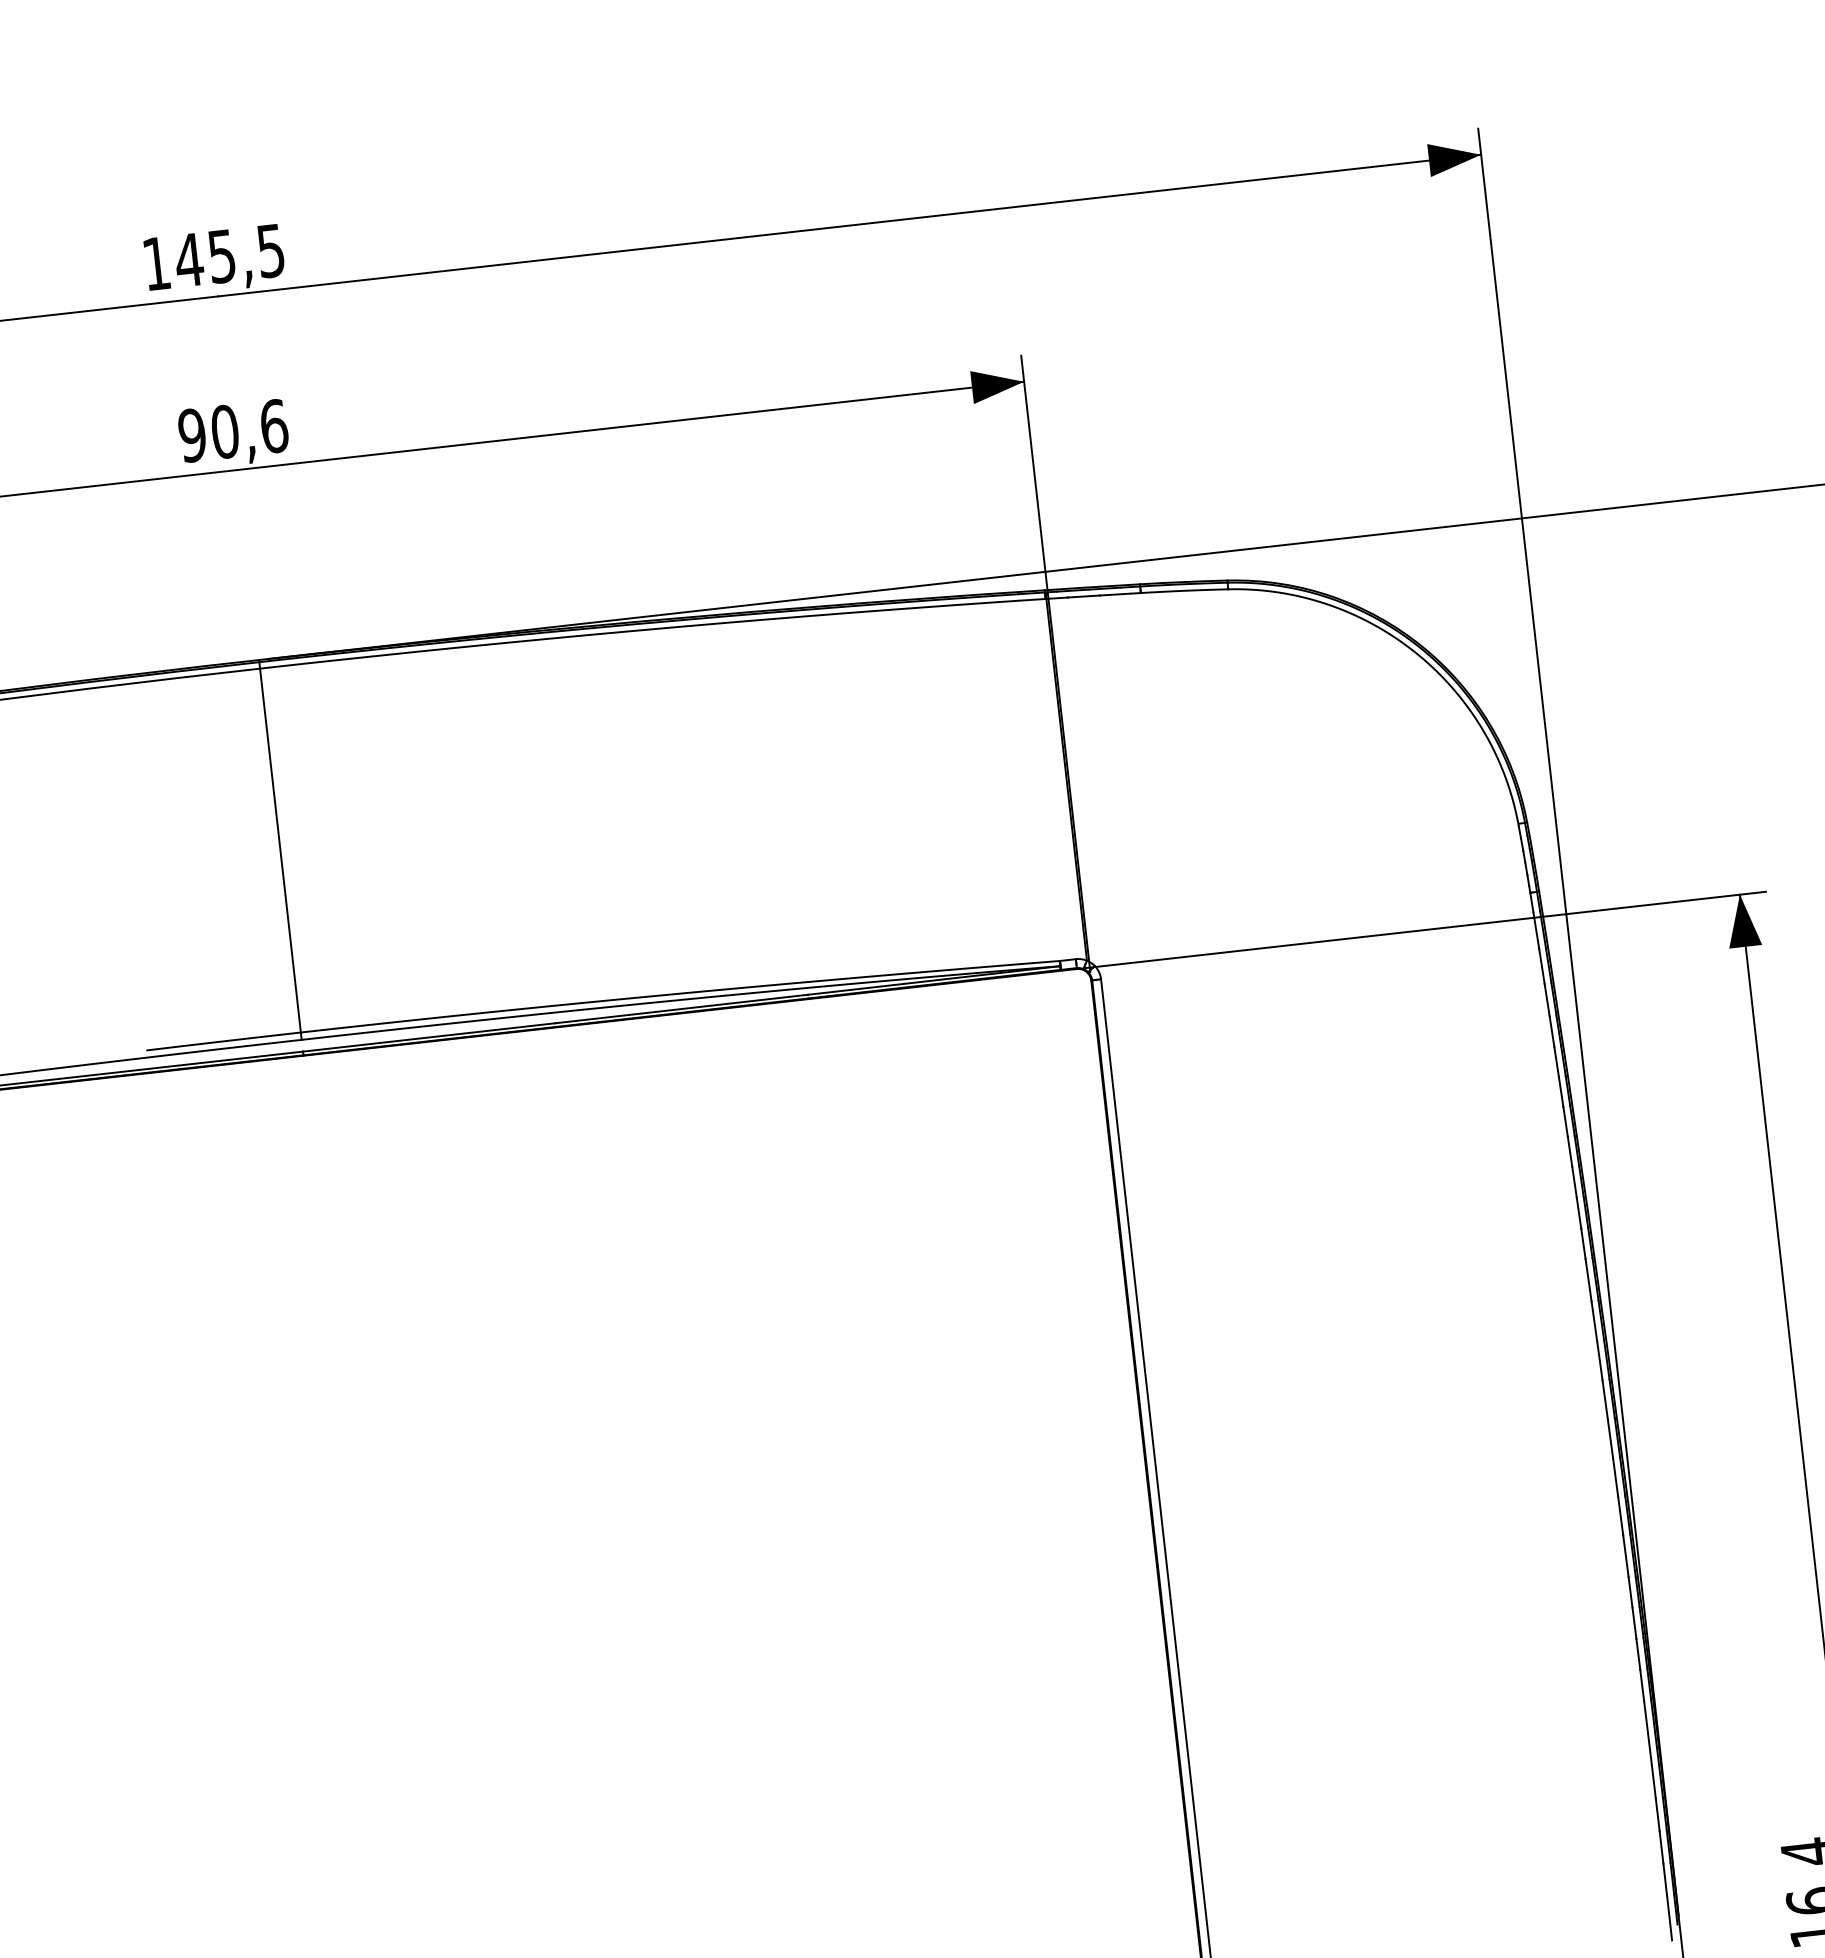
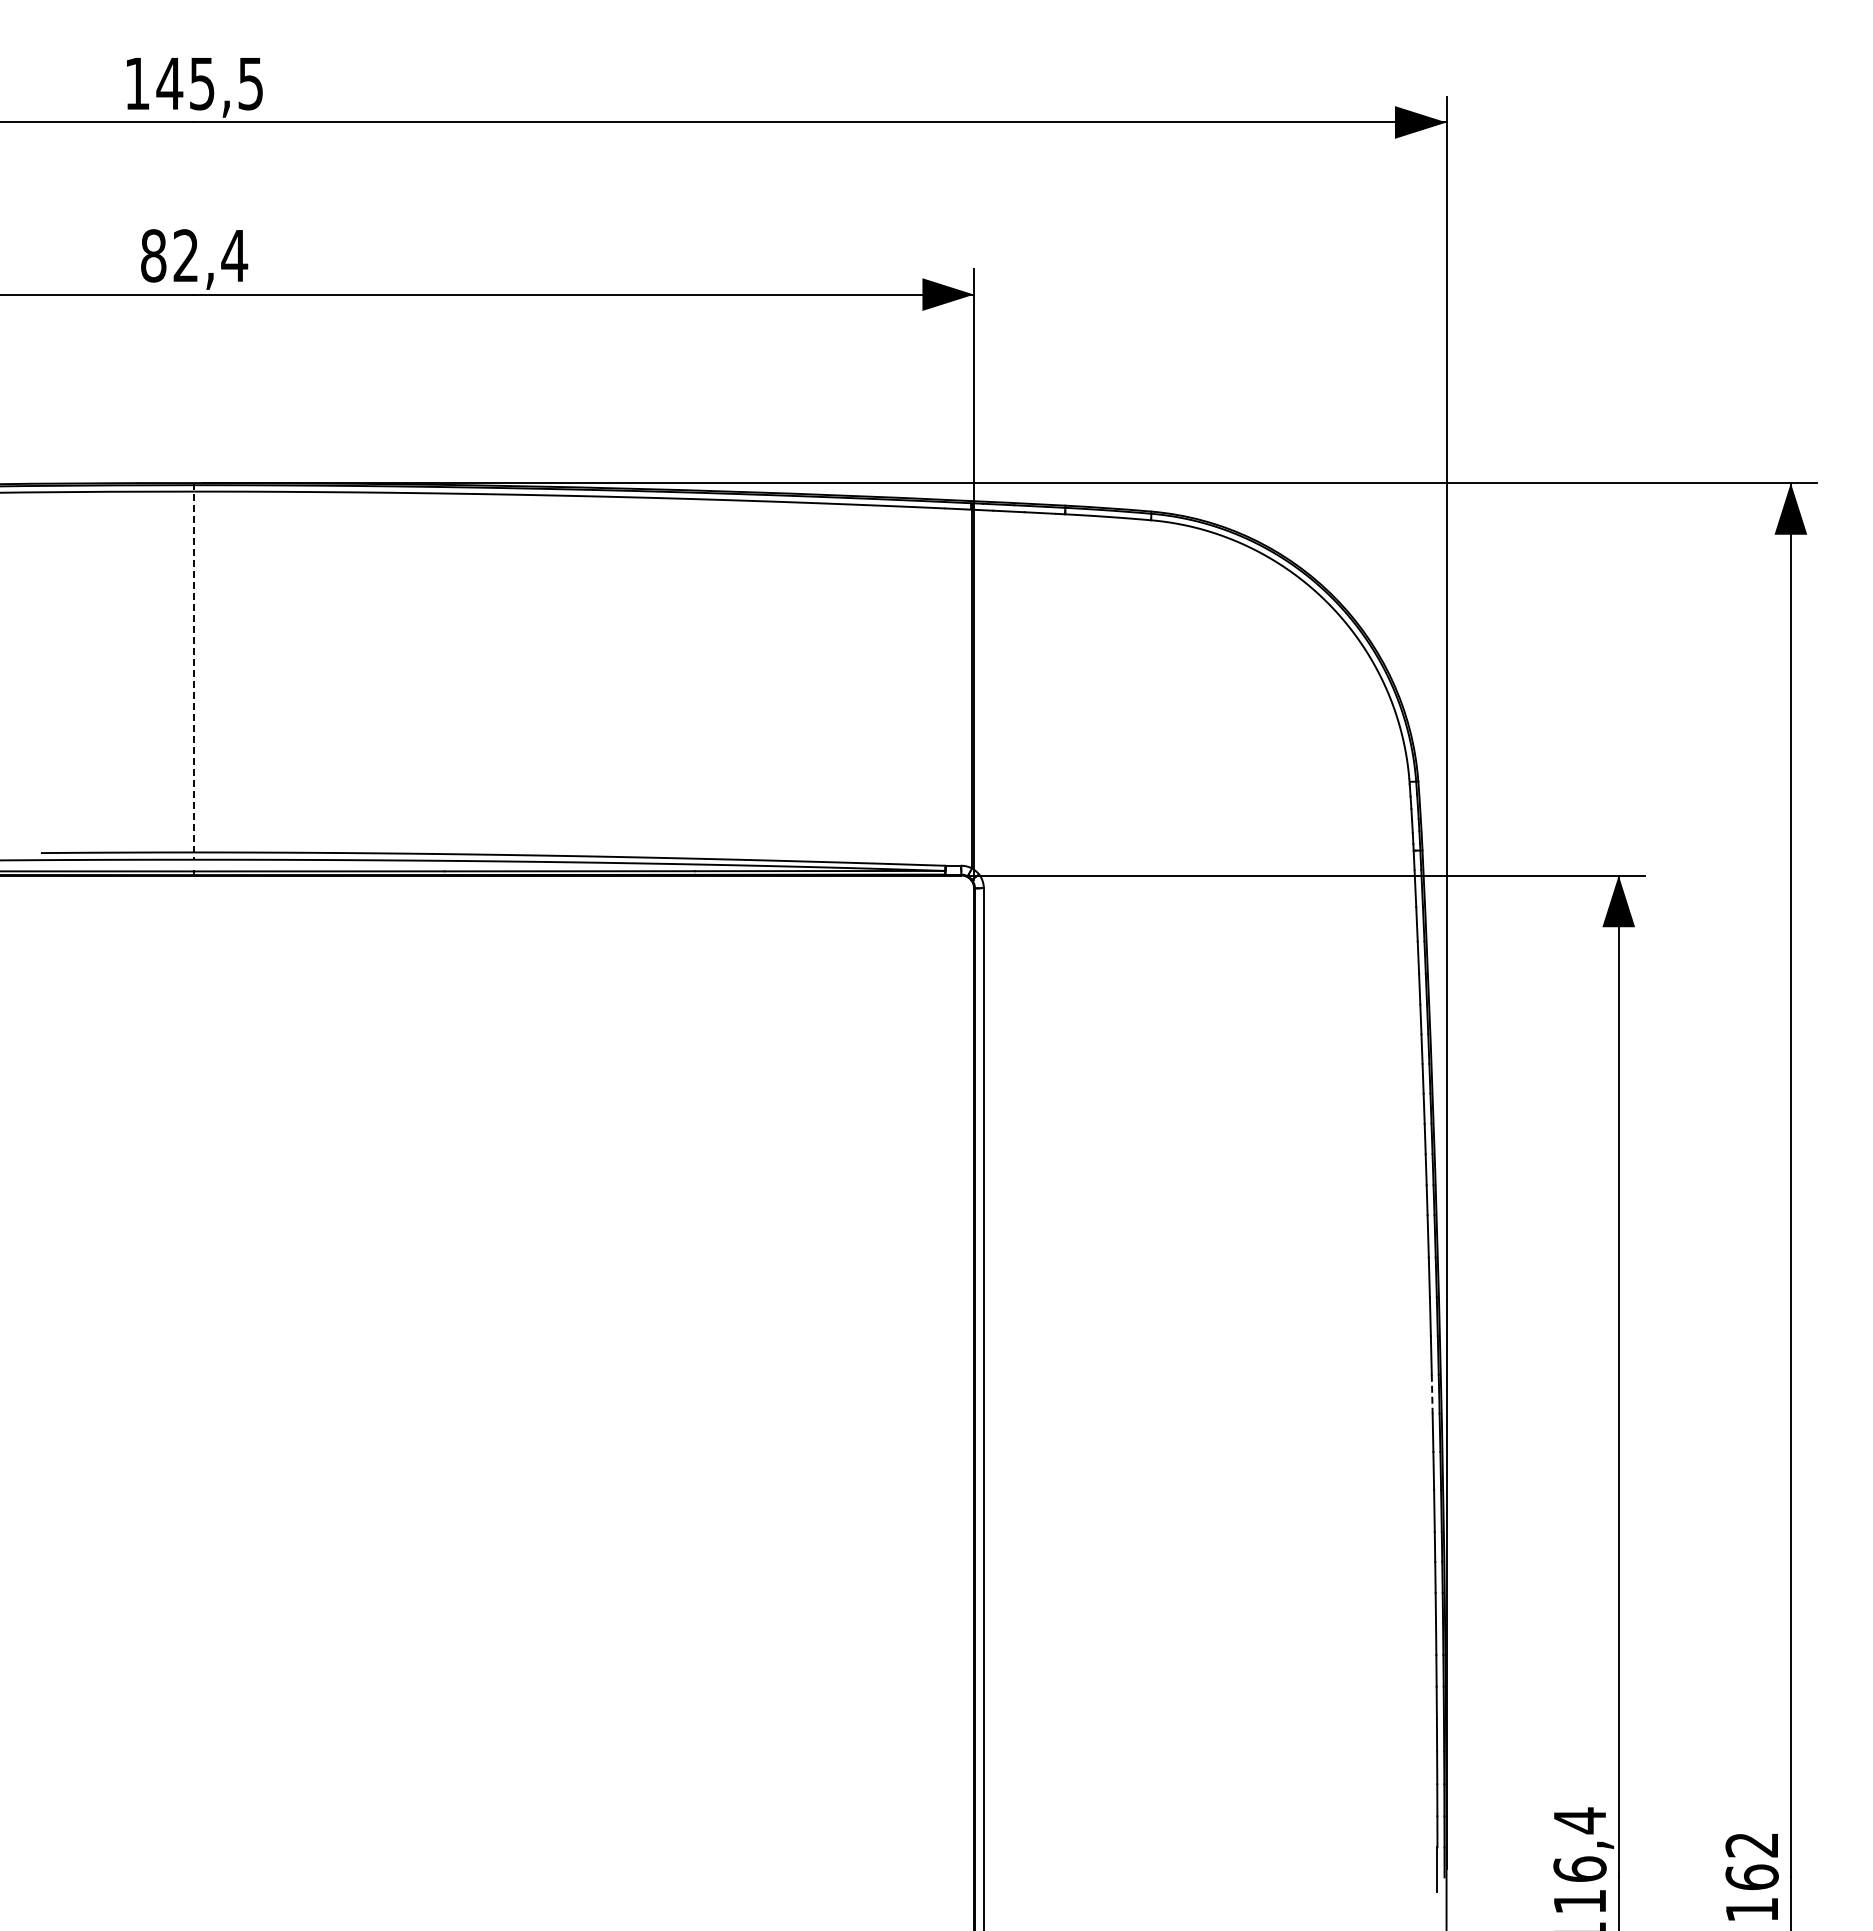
text: (233, 430) -> (194, 255), 90,6 -> 82,4
line: (280, 850) -> (194, 671), solid -> dashed
line: (1610, 1439) -> (1432, 1394), solid -> dashed

